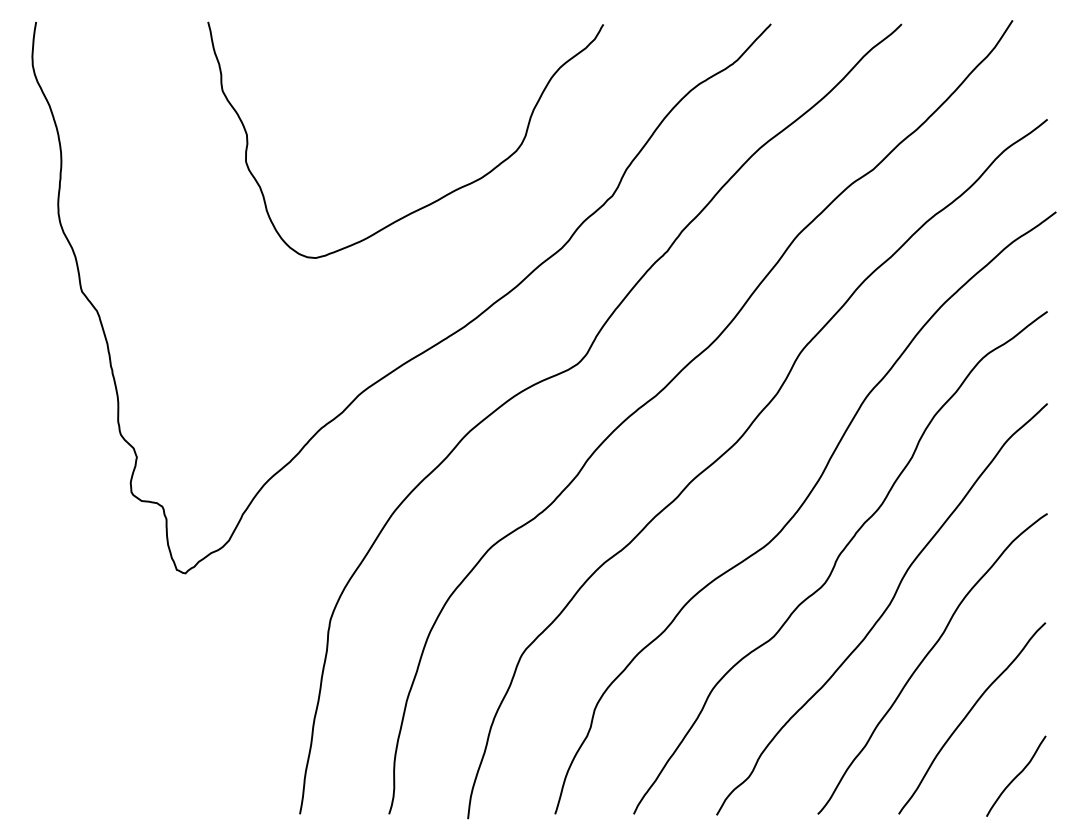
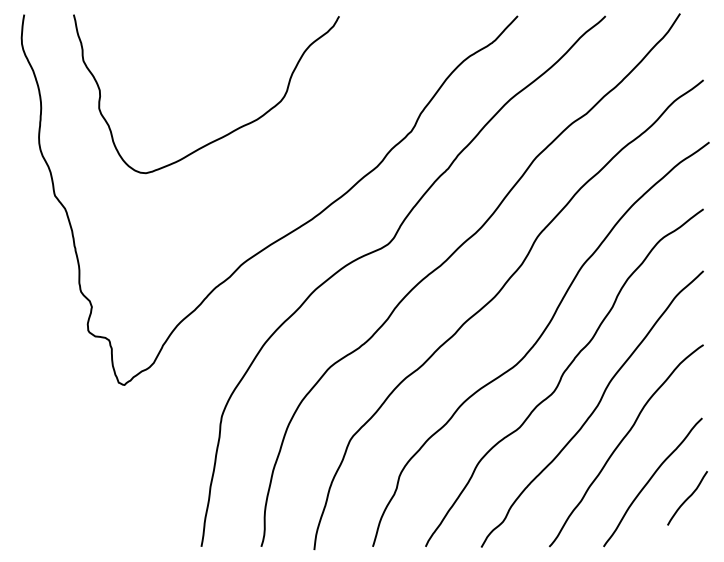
curve: (434, 200) -> (225, 134), moved
curve: (1016, 776) -> (687, 498), moved

